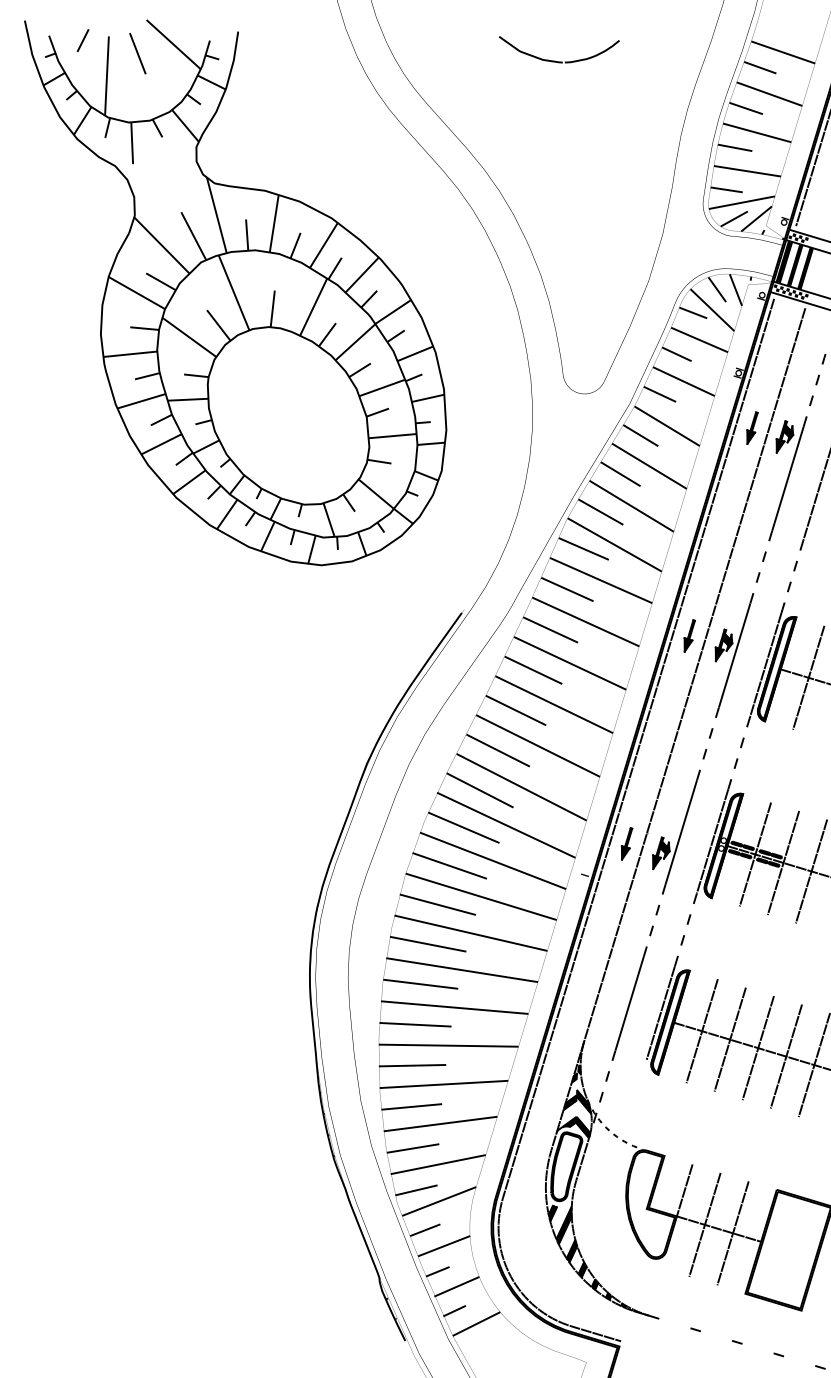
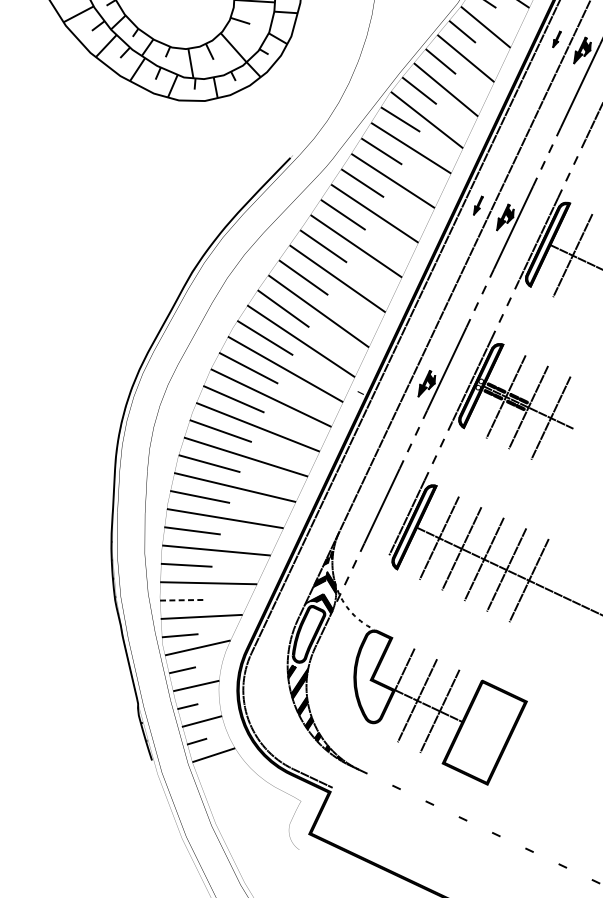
part: (752, 427) -> (557, 38), size x0.6
part: (689, 635) -> (478, 205), size x0.7
part: (626, 843) -> (399, 371), removed
line: (413, 1148) -> (182, 600), solid -> dashed

